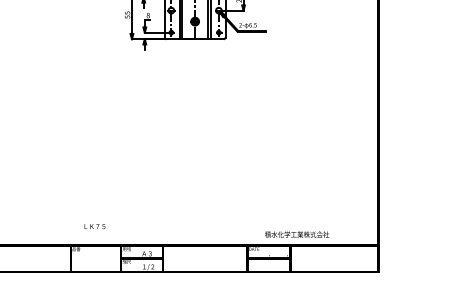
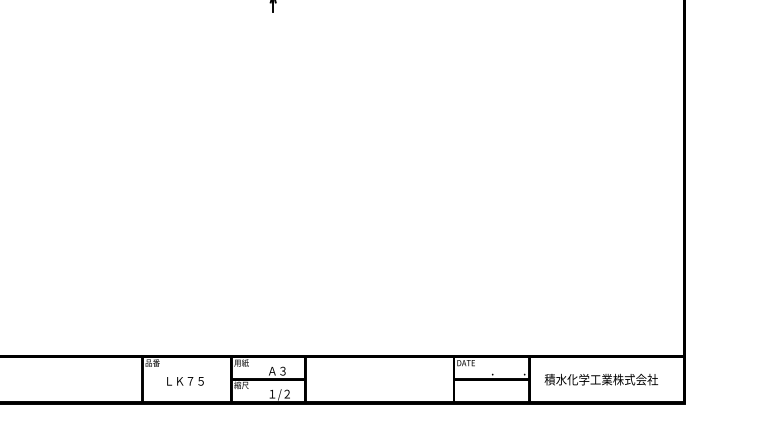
text: (94, 226) -> (184, 381), moved
text: (297, 234) -> (602, 379), moved

